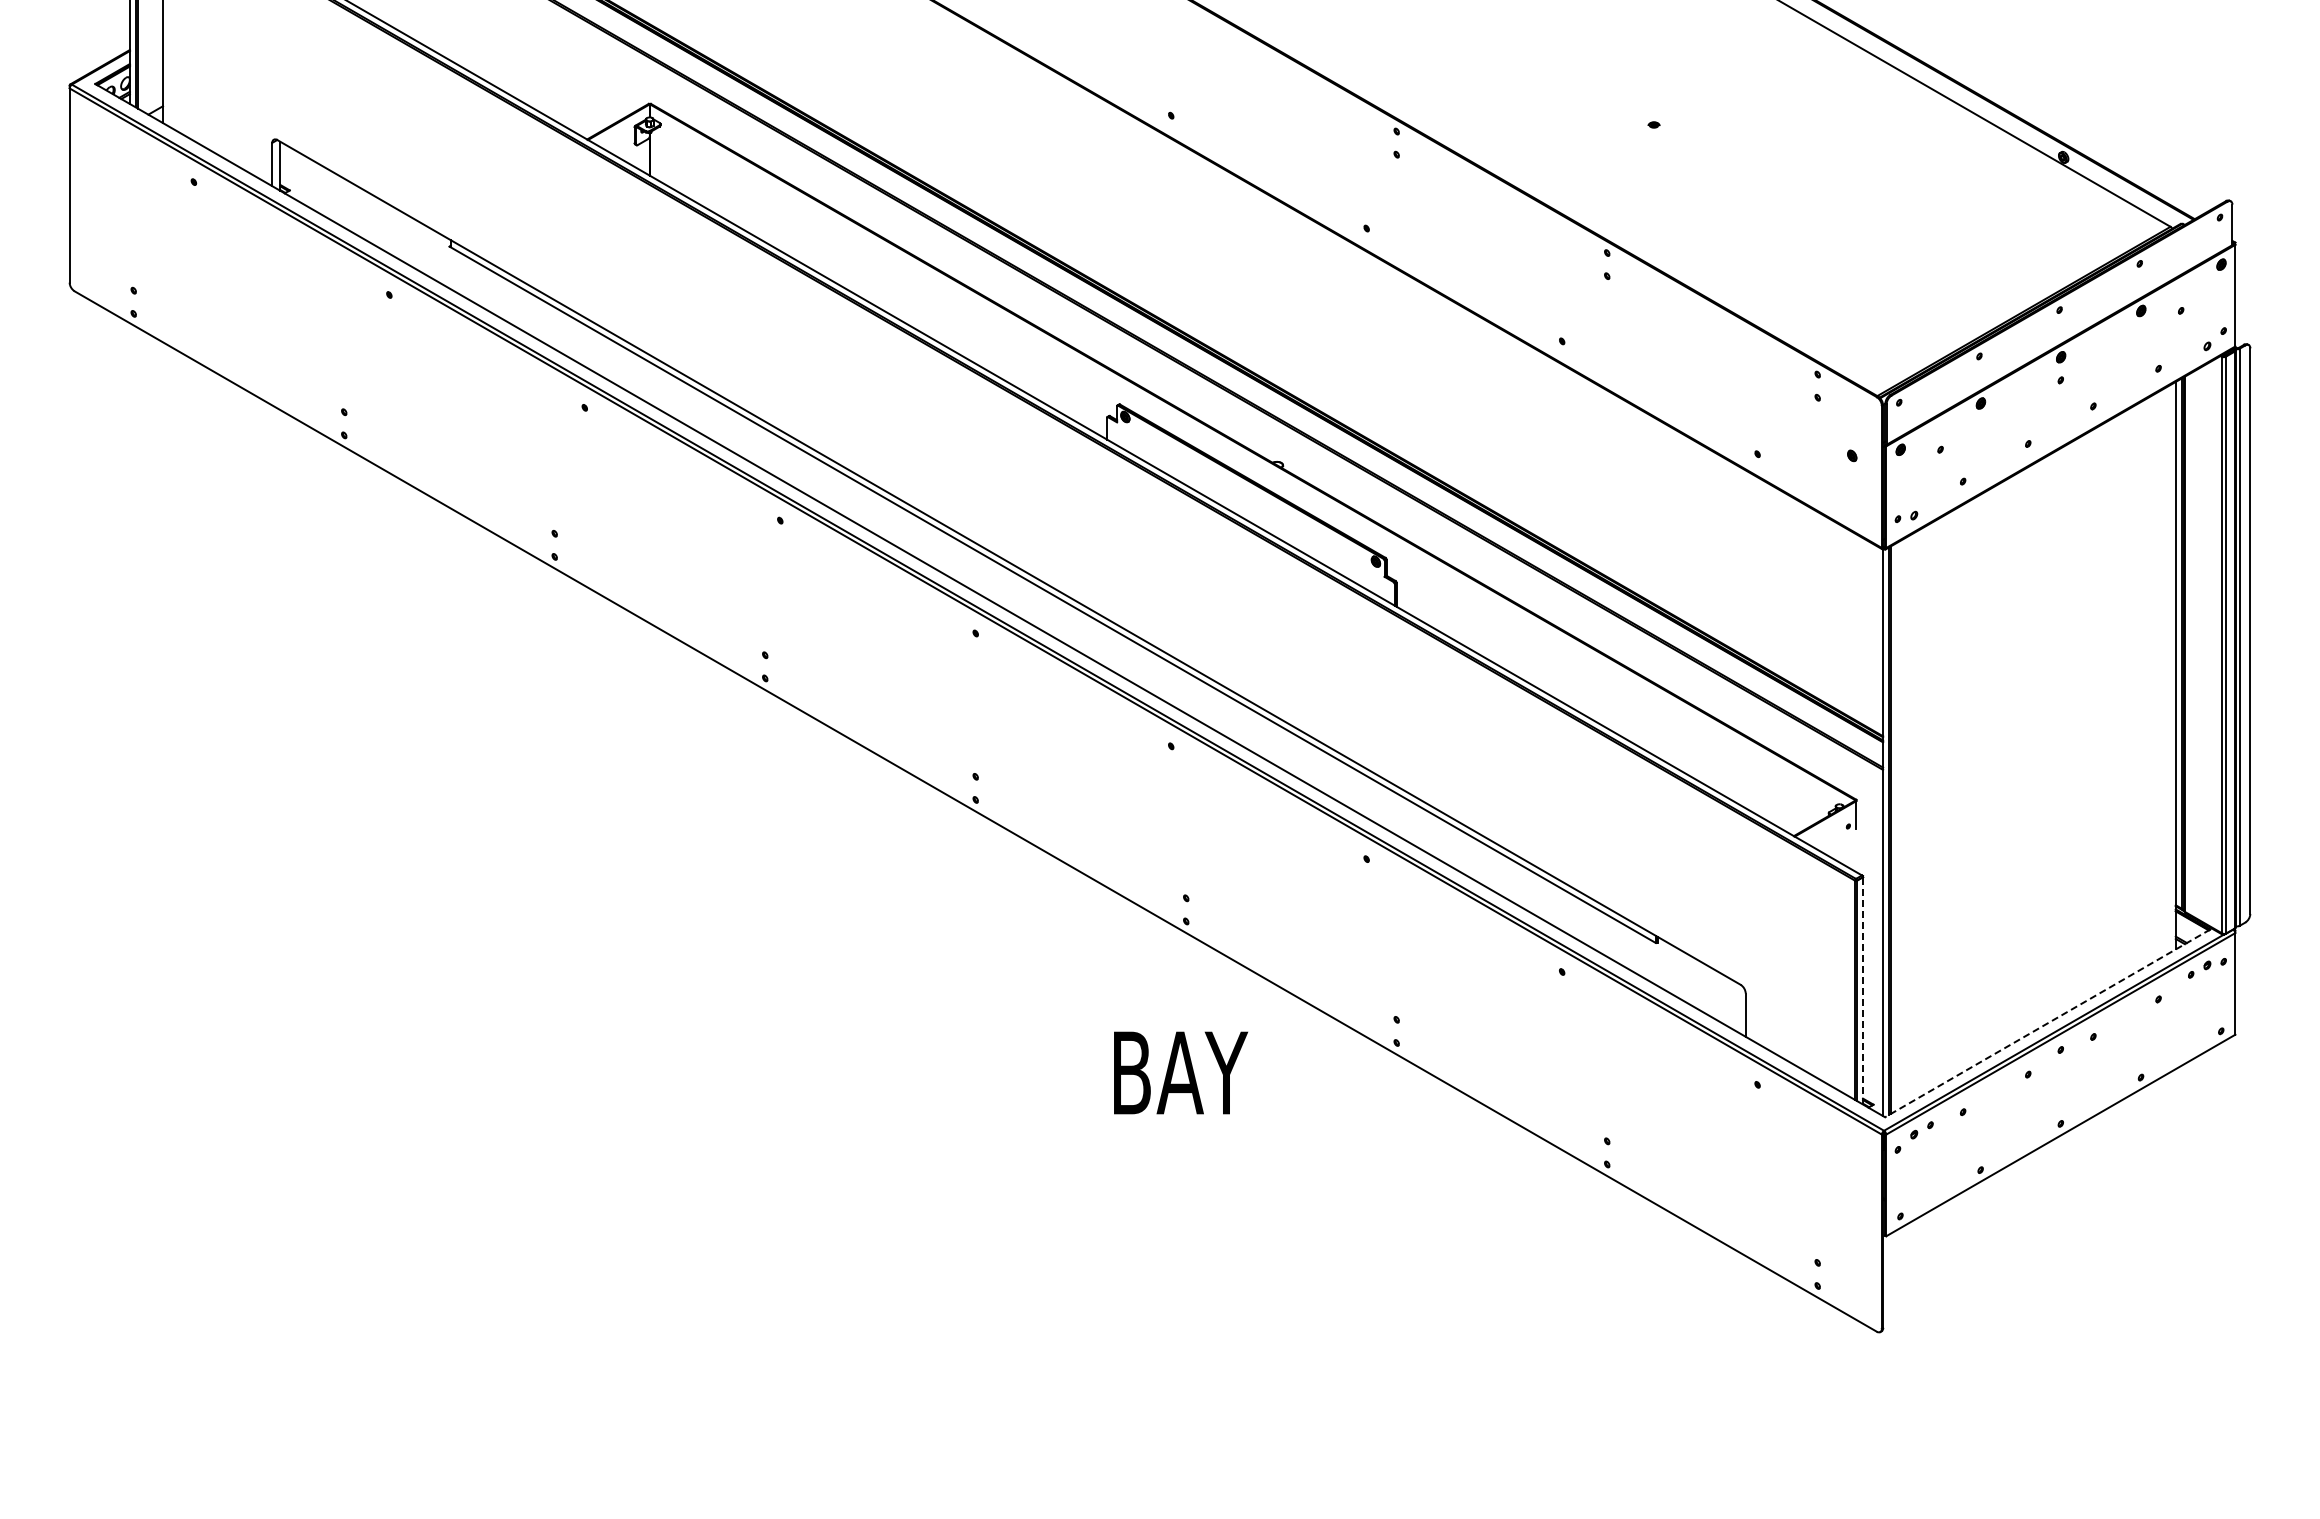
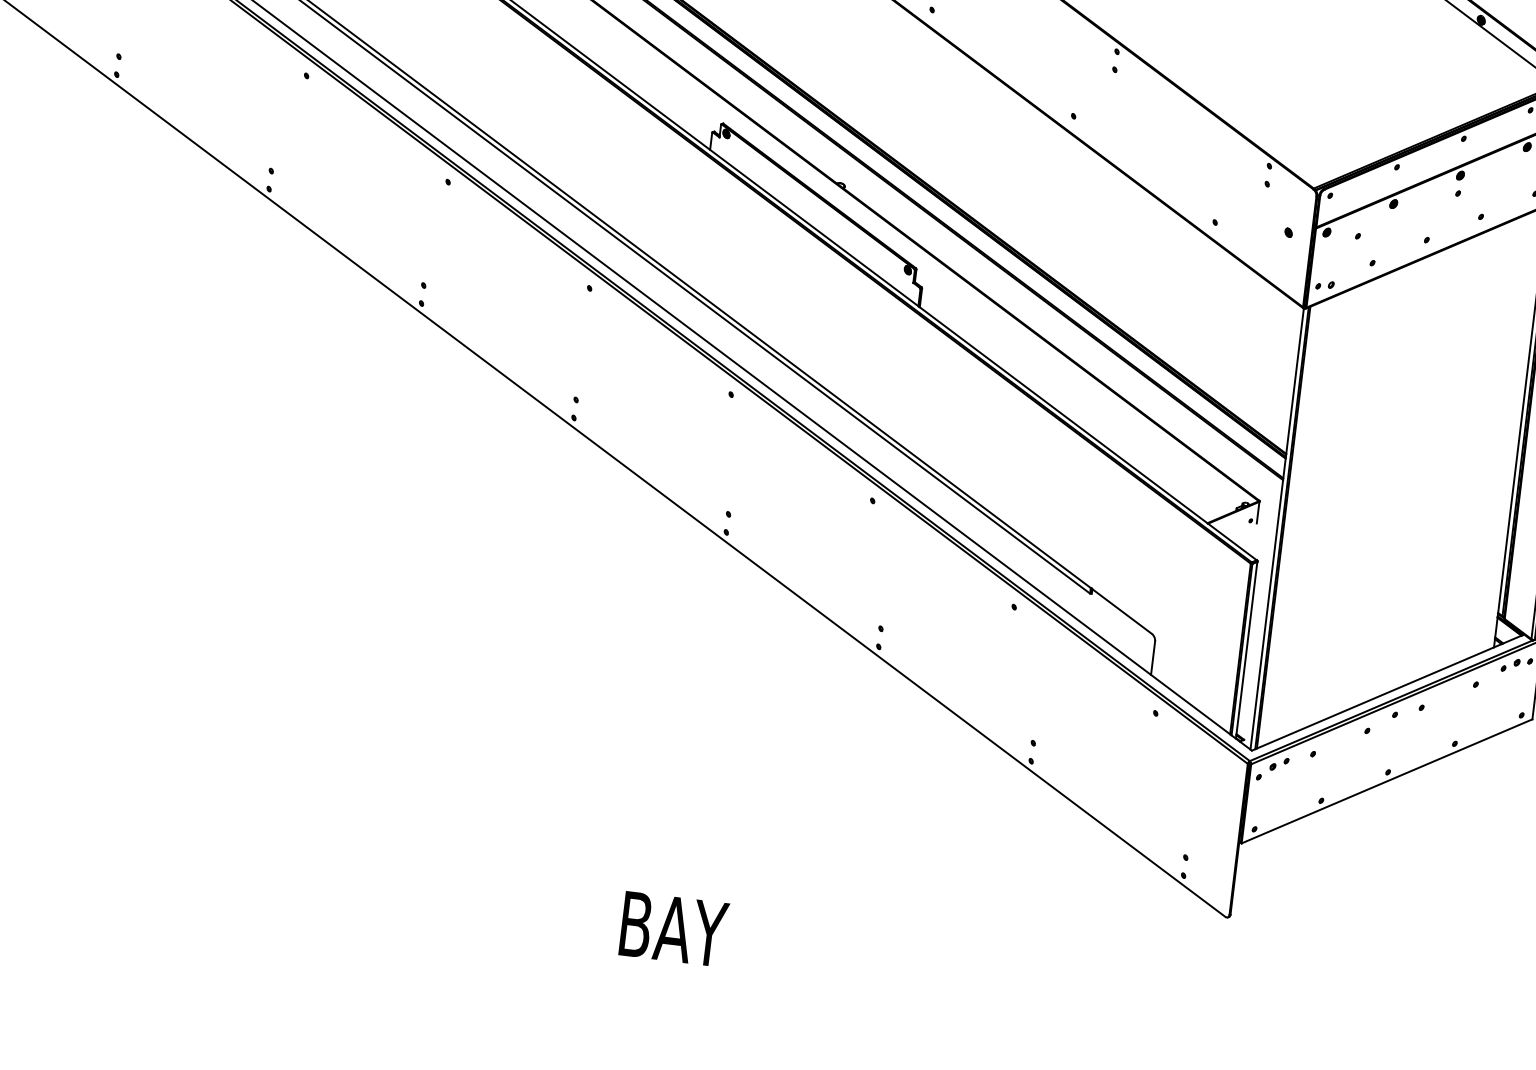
line: (1863, 990) -> (1247, 649), dashed -> solid
line: (2047, 1023) -> (1387, 692), dashed -> solid
text: (1181, 1072) -> (674, 928), moved

